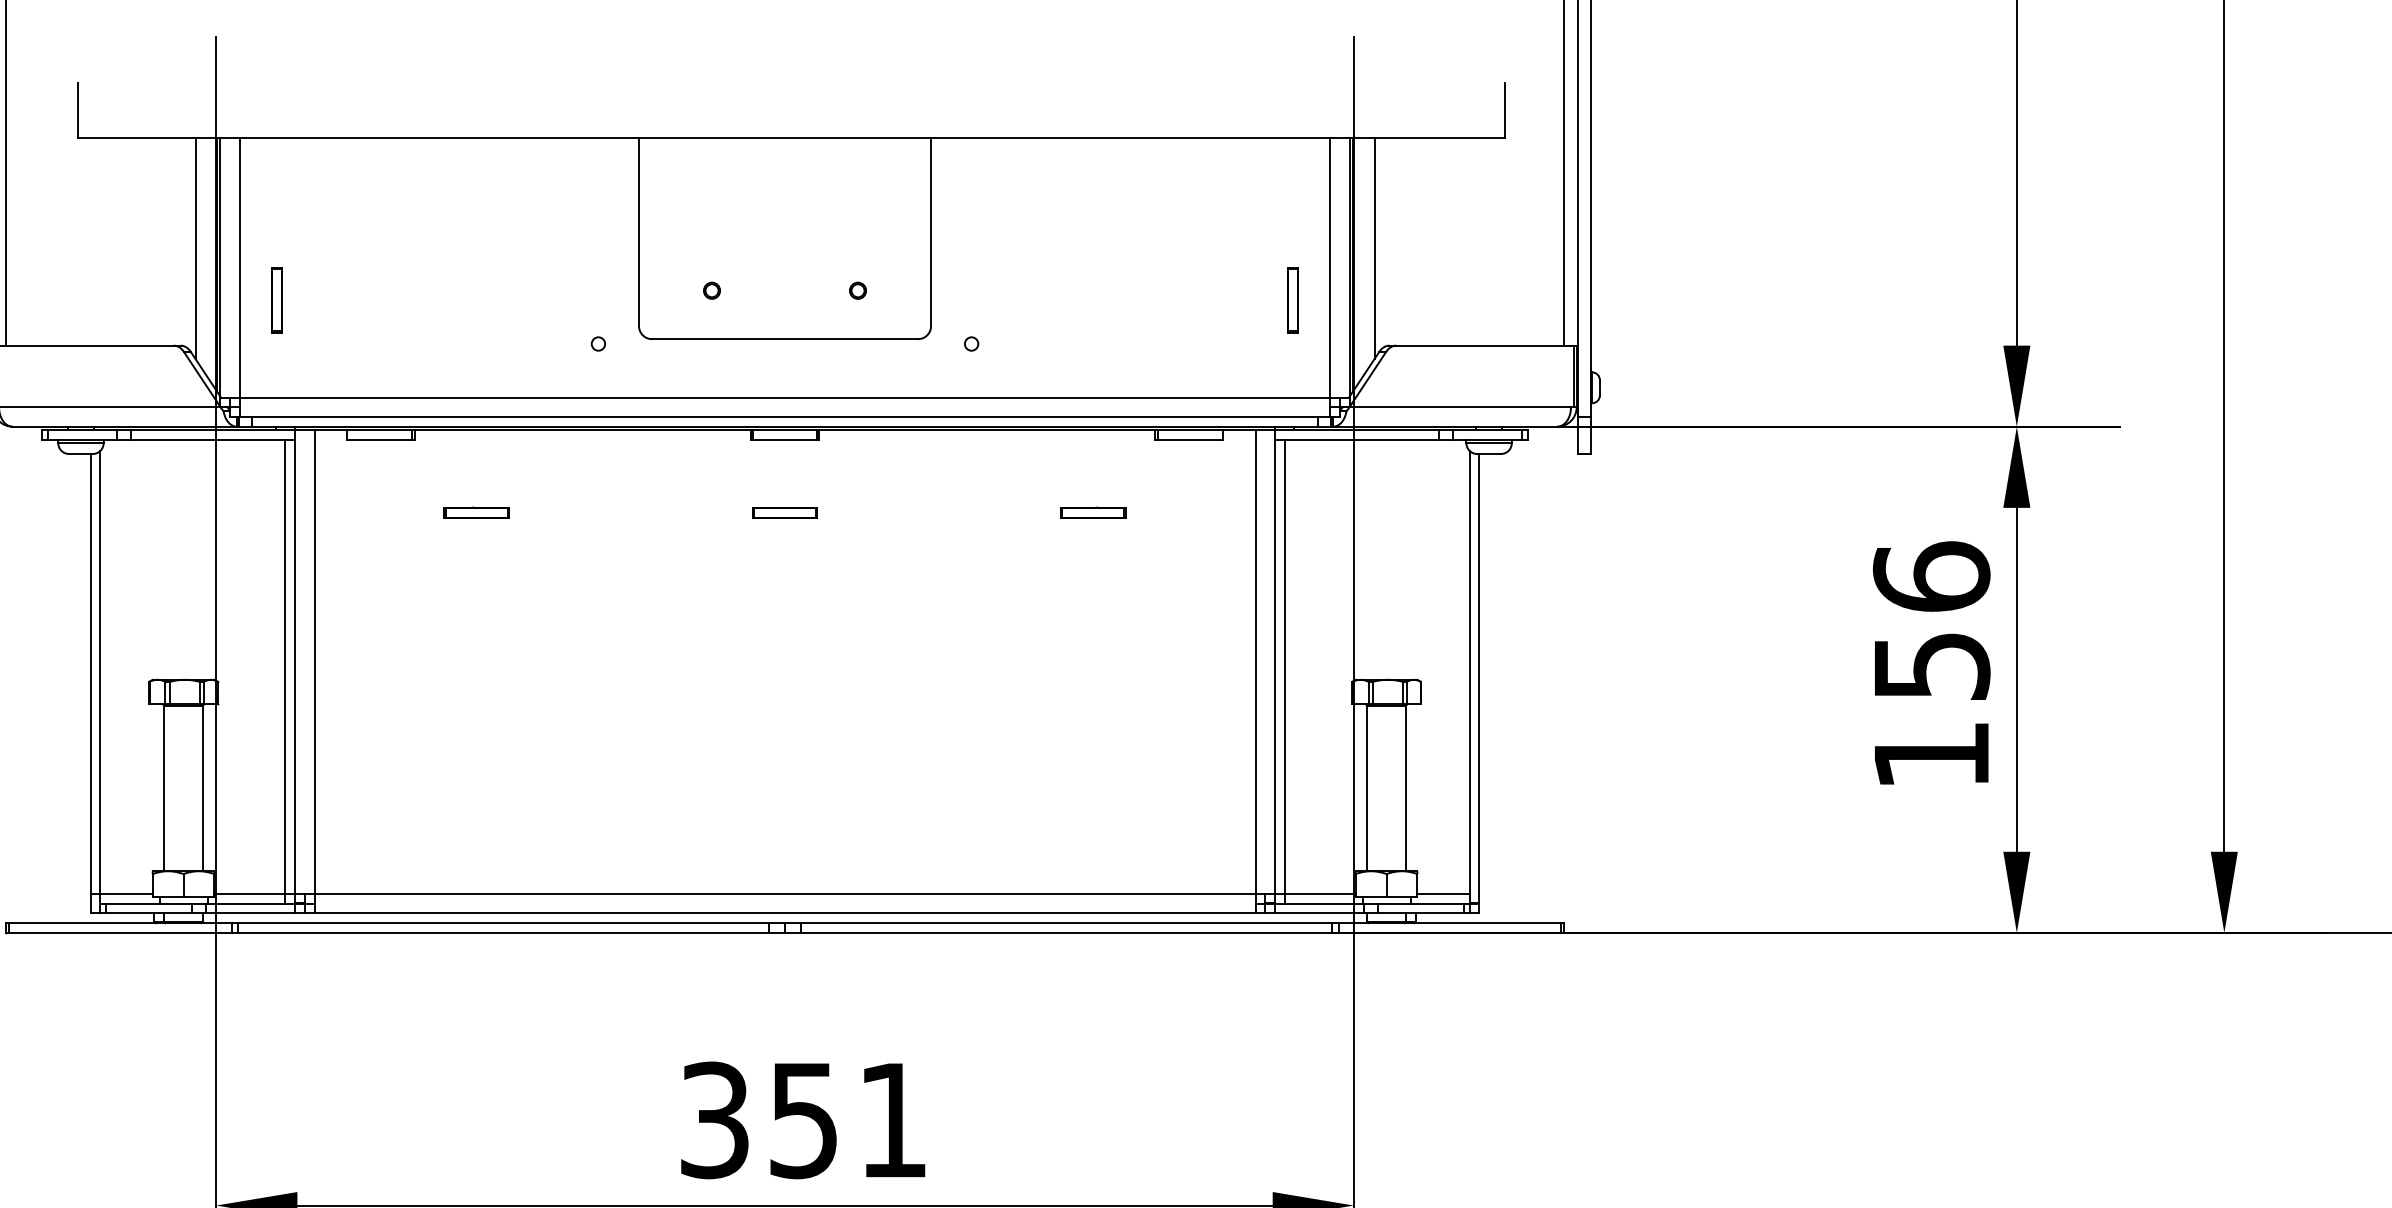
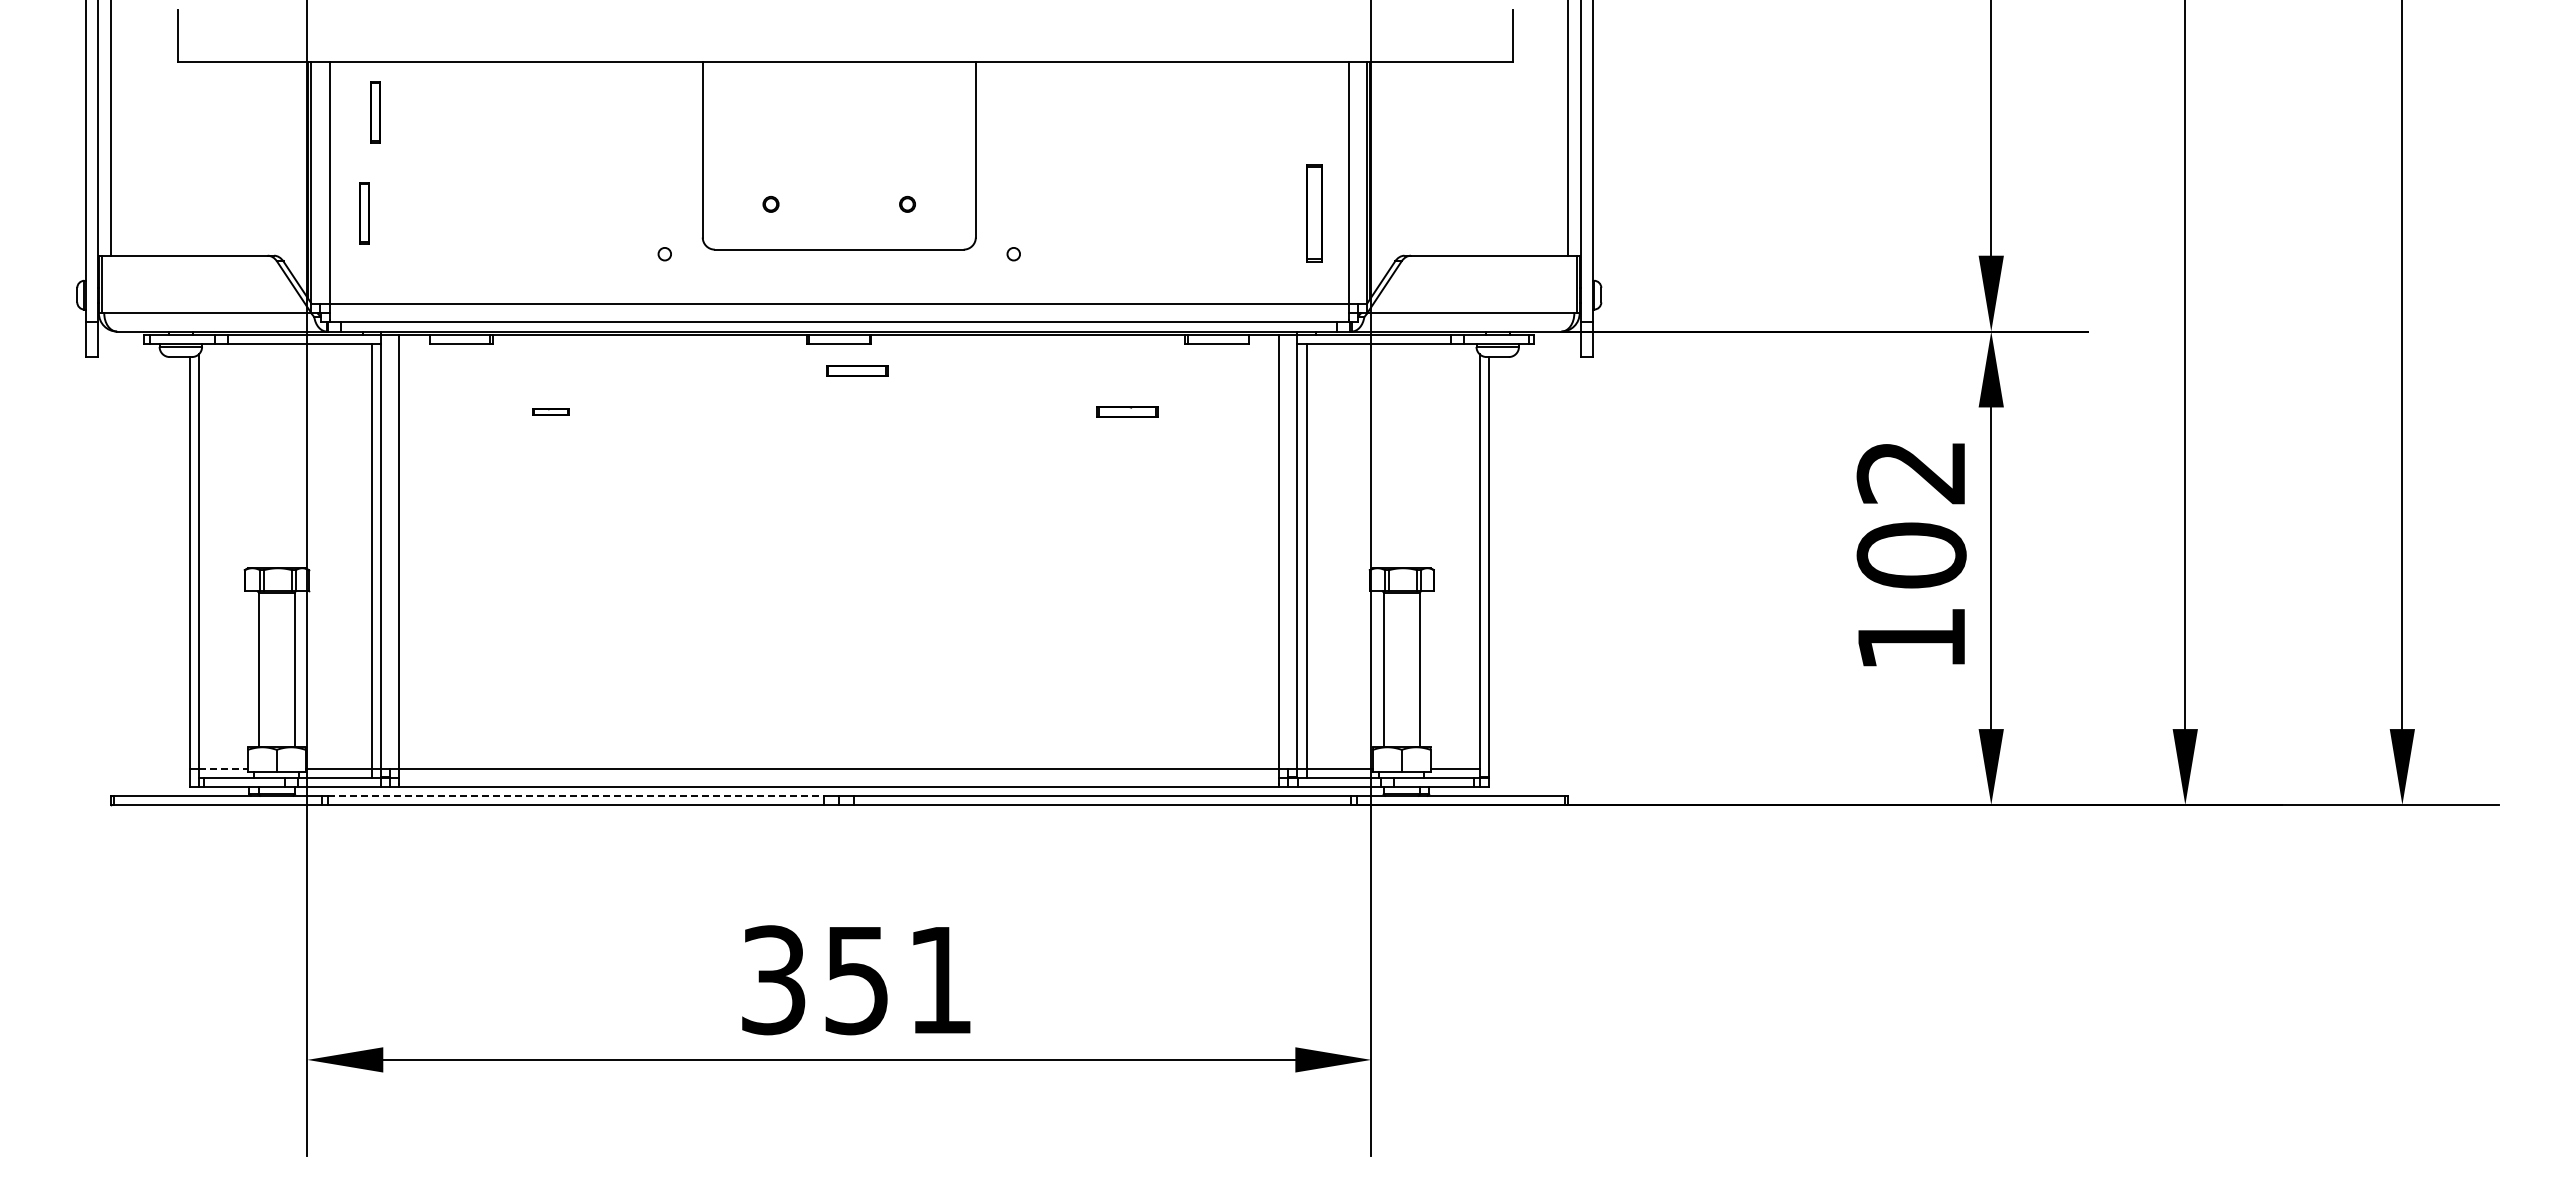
part: (289, 192) -> (375, 112), added
line: (194, 248) -> (287, 164), removed
line: (1374, 248) -> (1390, 164), removed
part: (1292, 300) -> (1313, 213), size x1.6
part: (476, 512) -> (550, 411), size x0.6
part: (785, 512) -> (857, 370), moved
text: (1931, 621) -> (1911, 513), 156 -> 102
line: (127, 893) -> (224, 768), solid -> dashed
line: (504, 922) -> (576, 795), solid -> dashed

